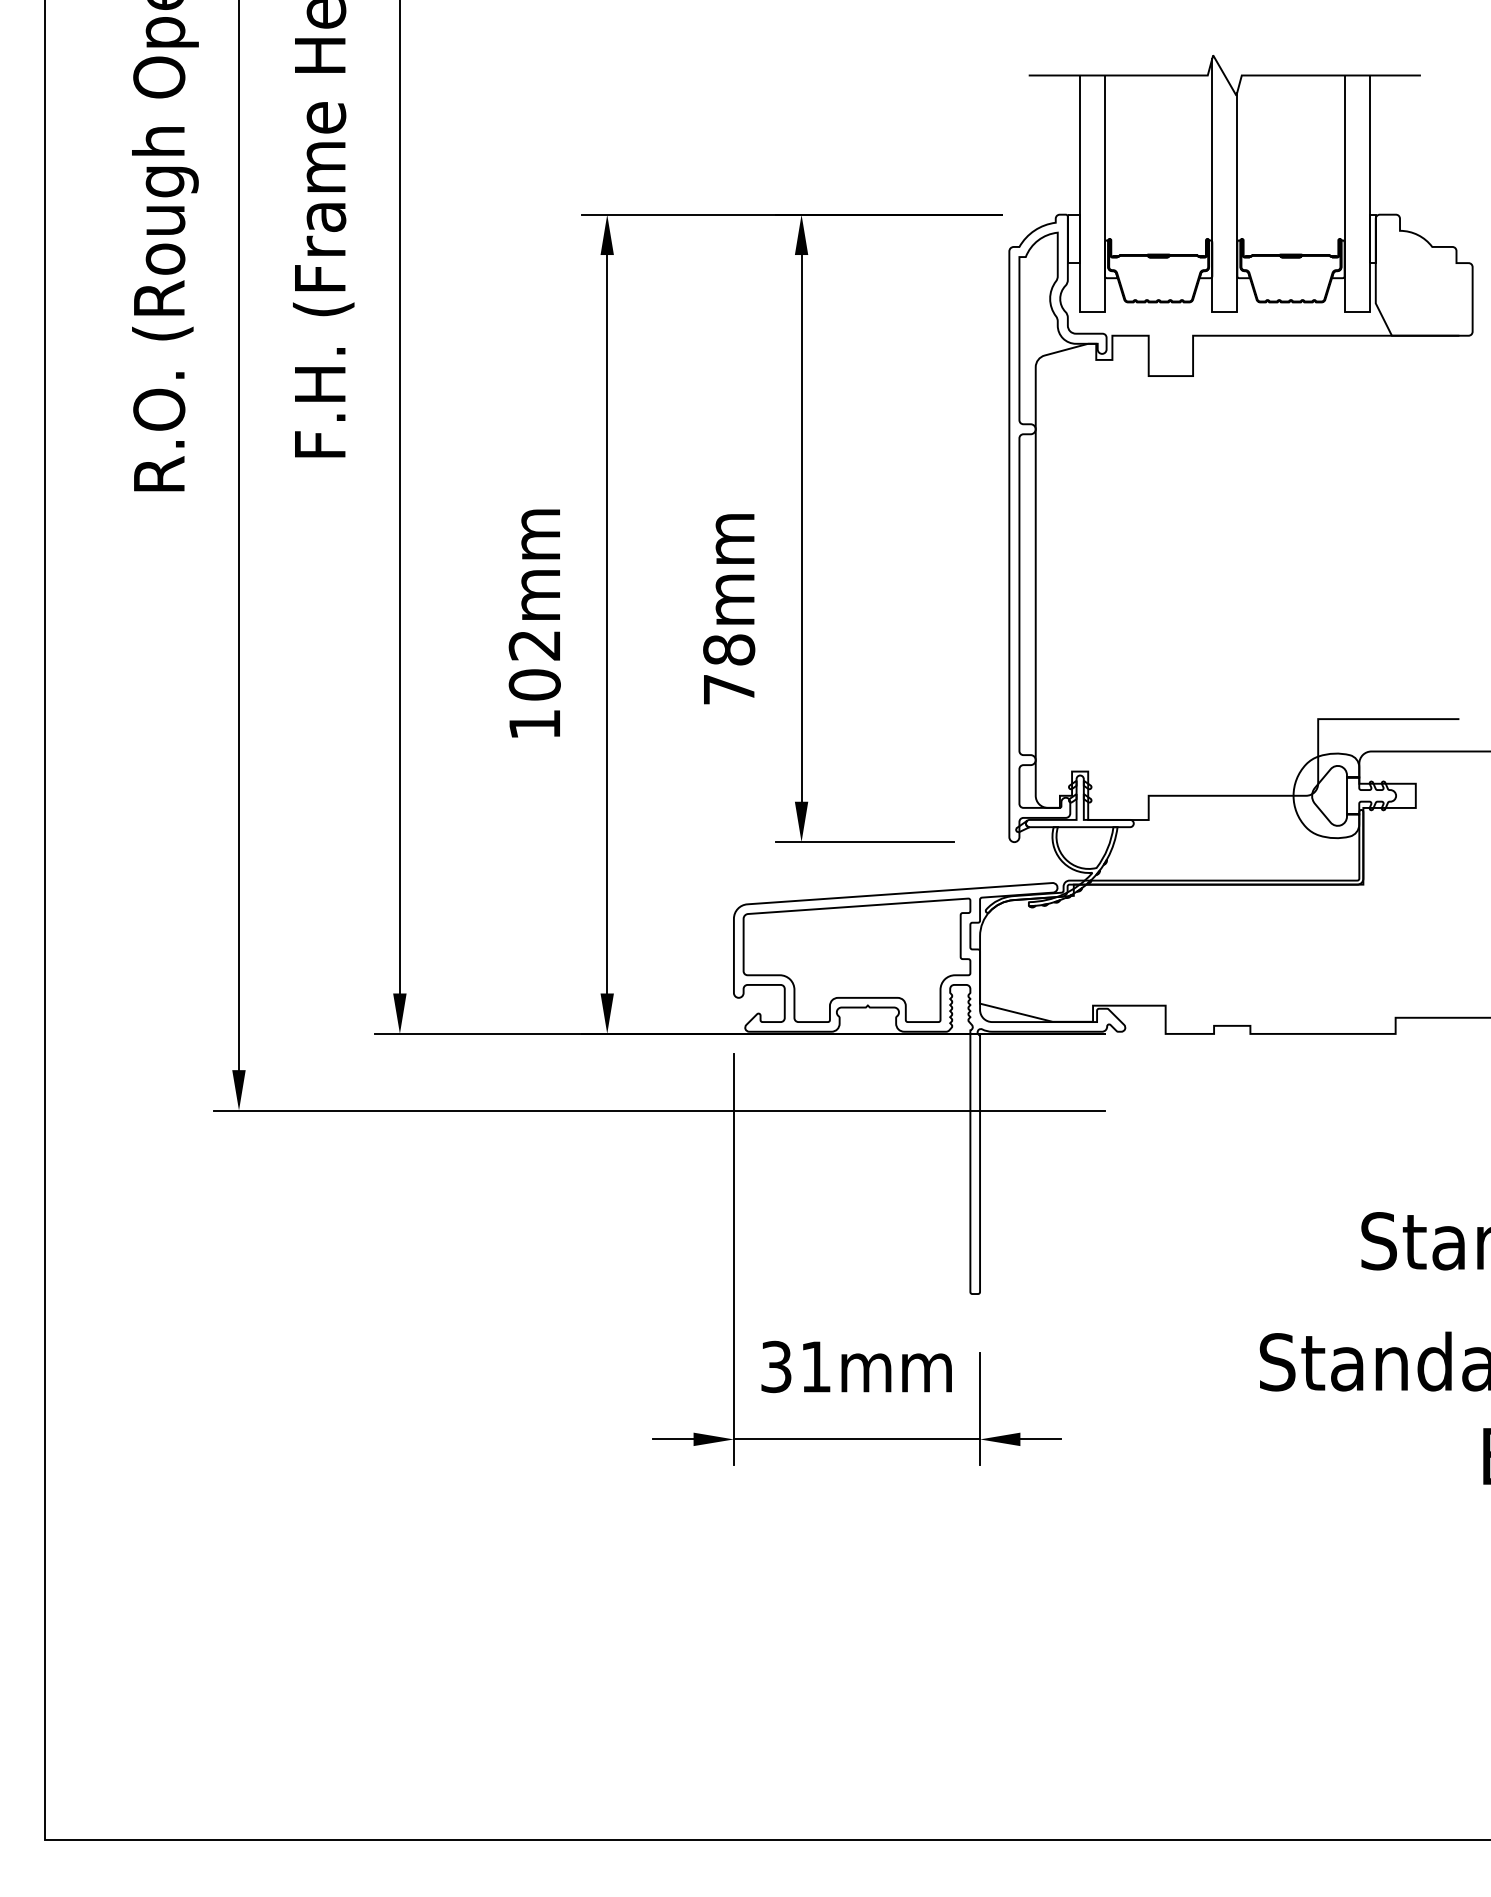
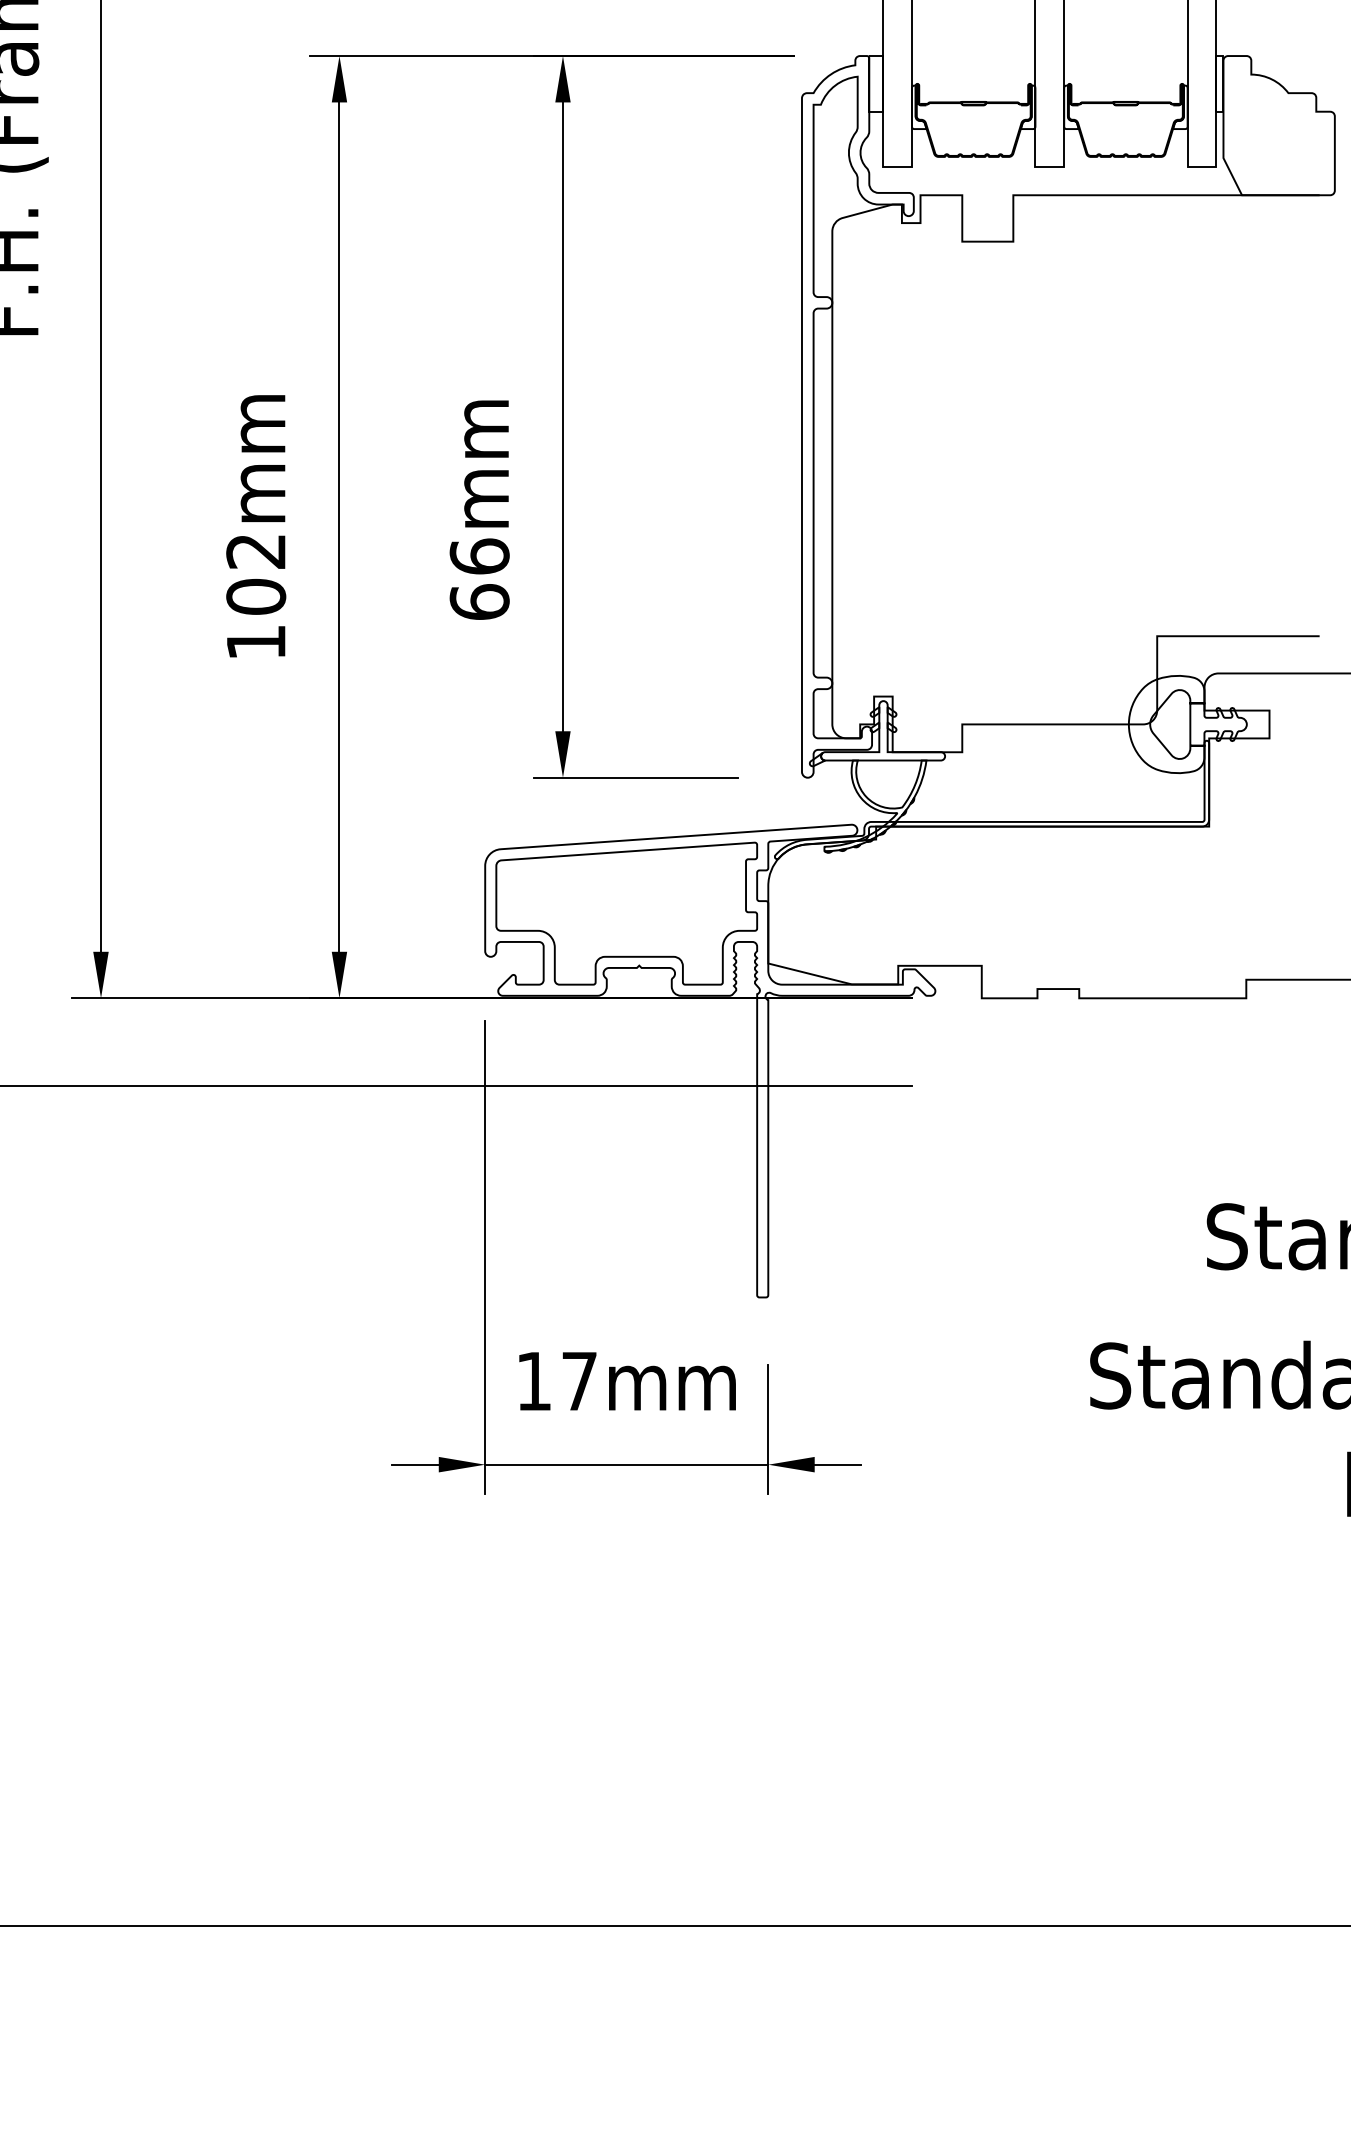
text: (729, 669) -> (480, 579), 78mm -> 66mm
text: (795, 1366) -> (556, 1380), 31mm -> 17mm

